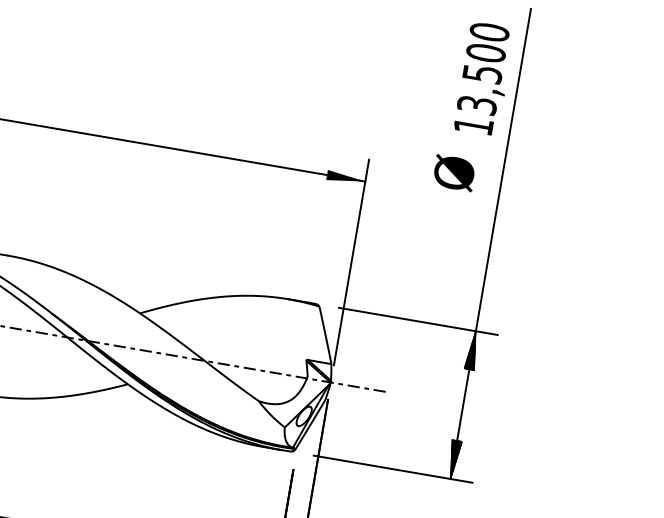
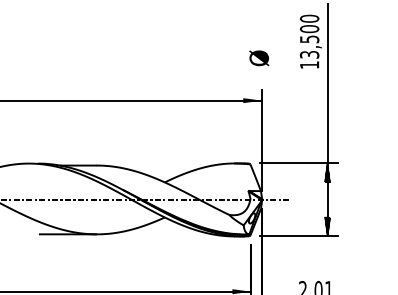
text: (454, 173) -> (259, 58), moved

